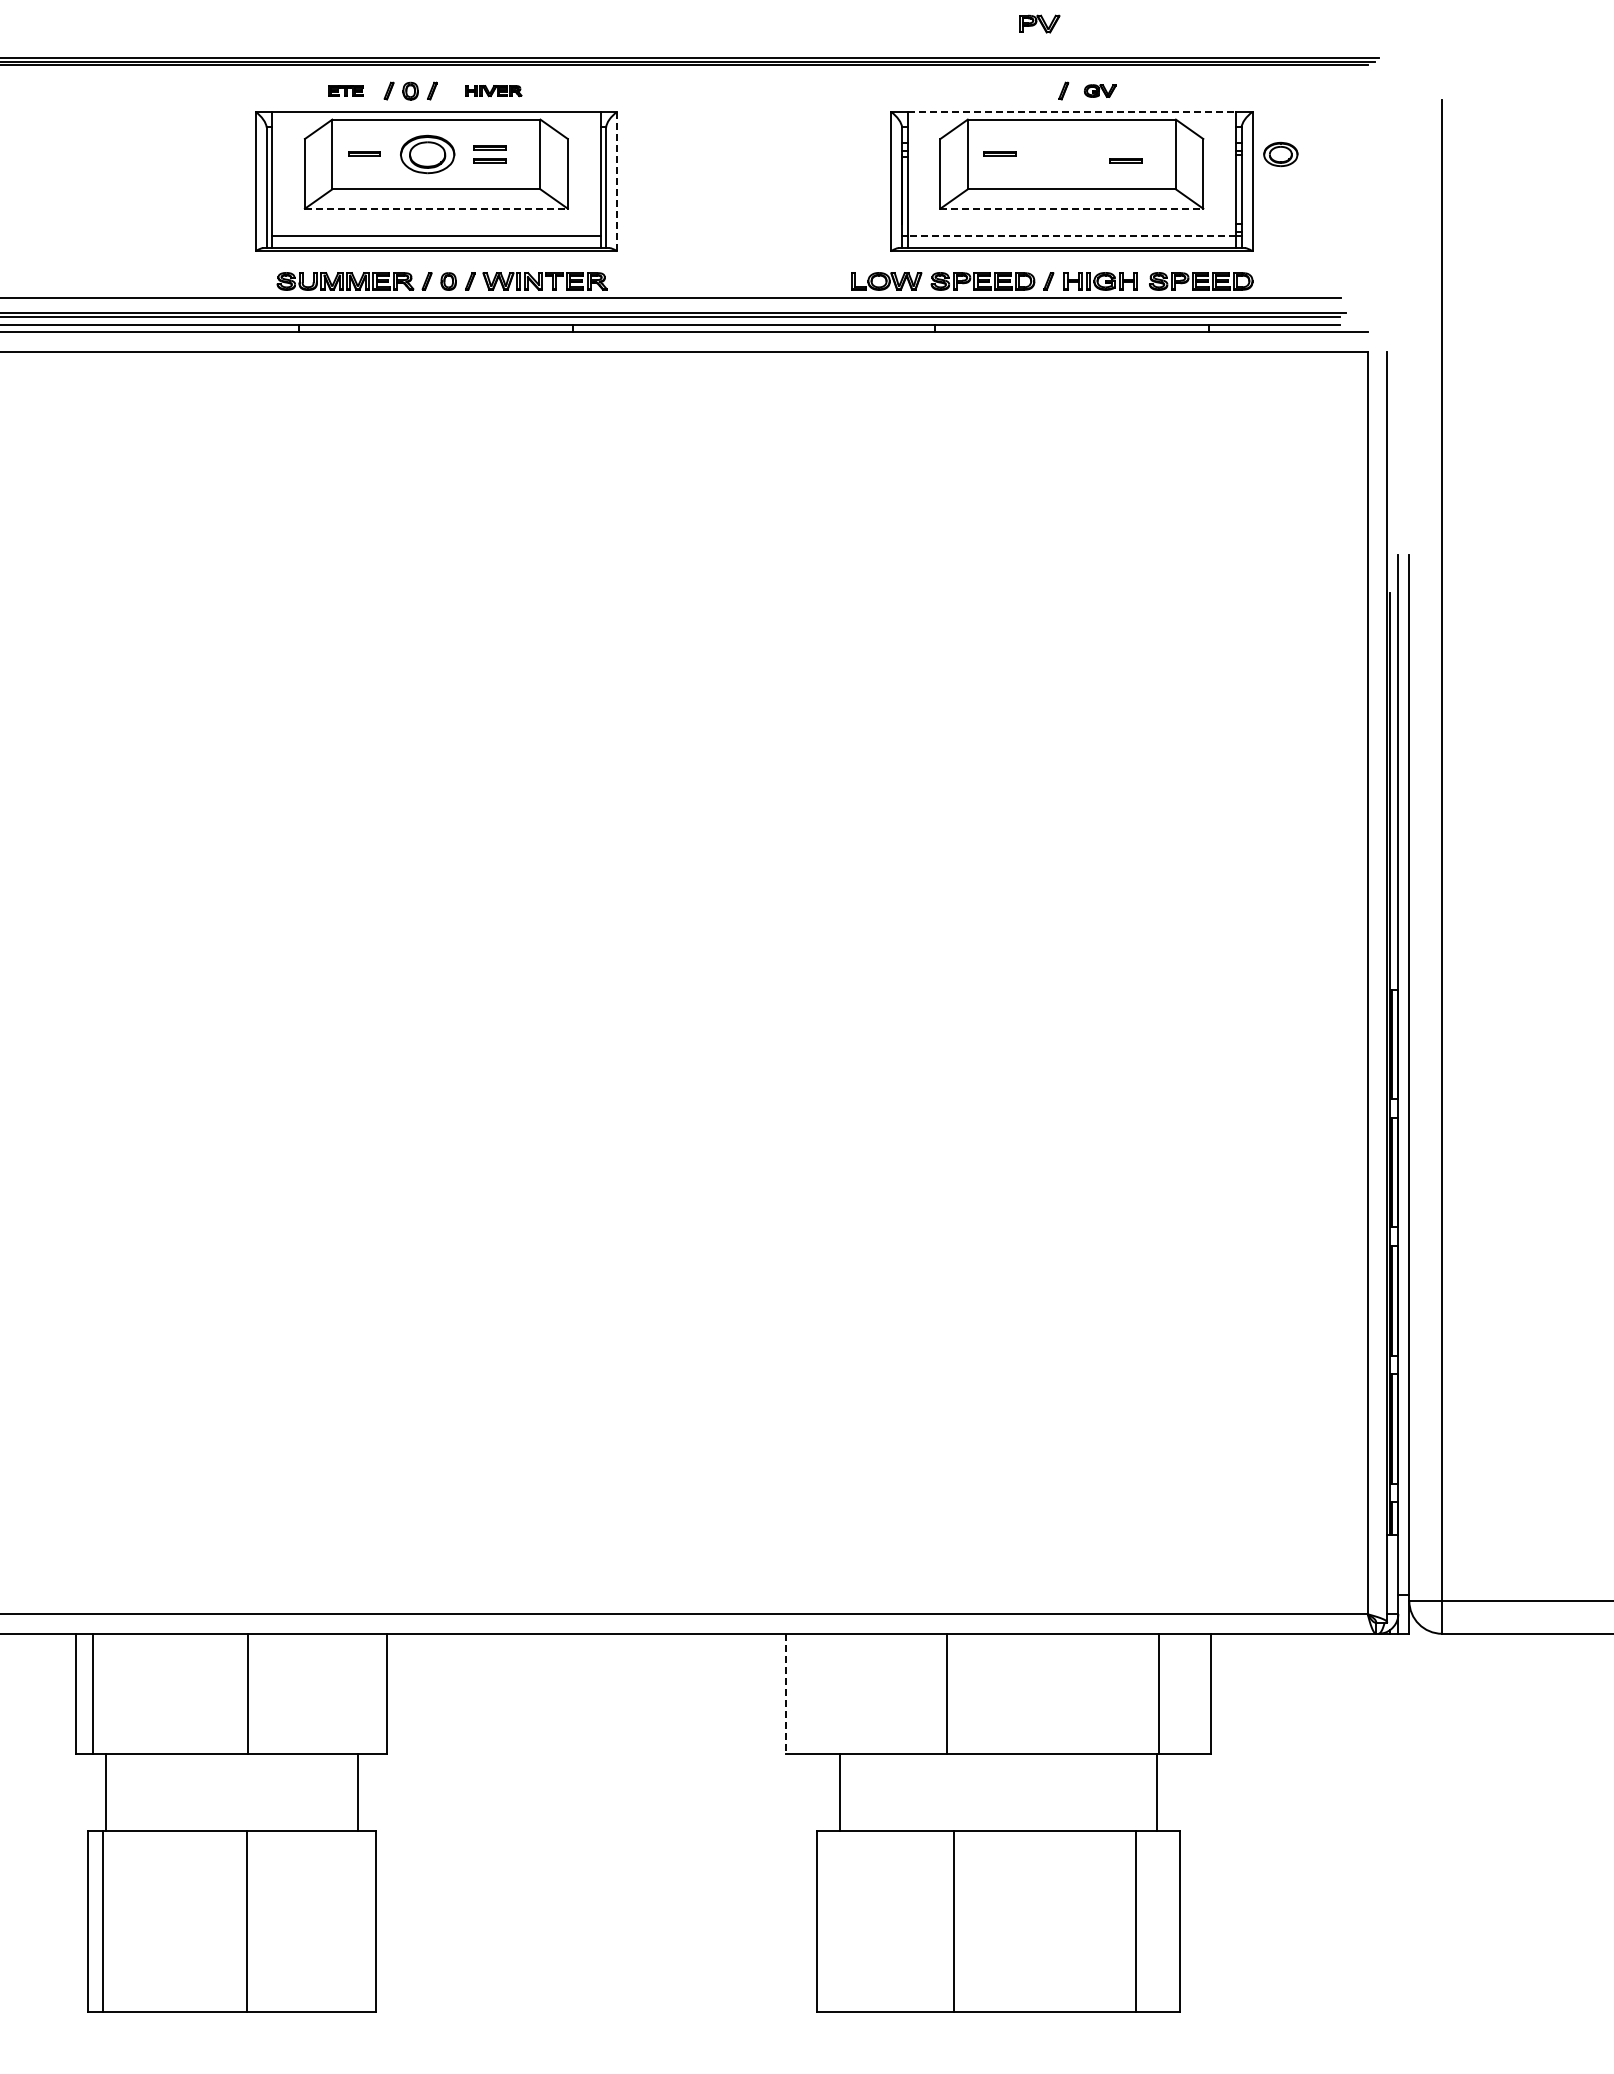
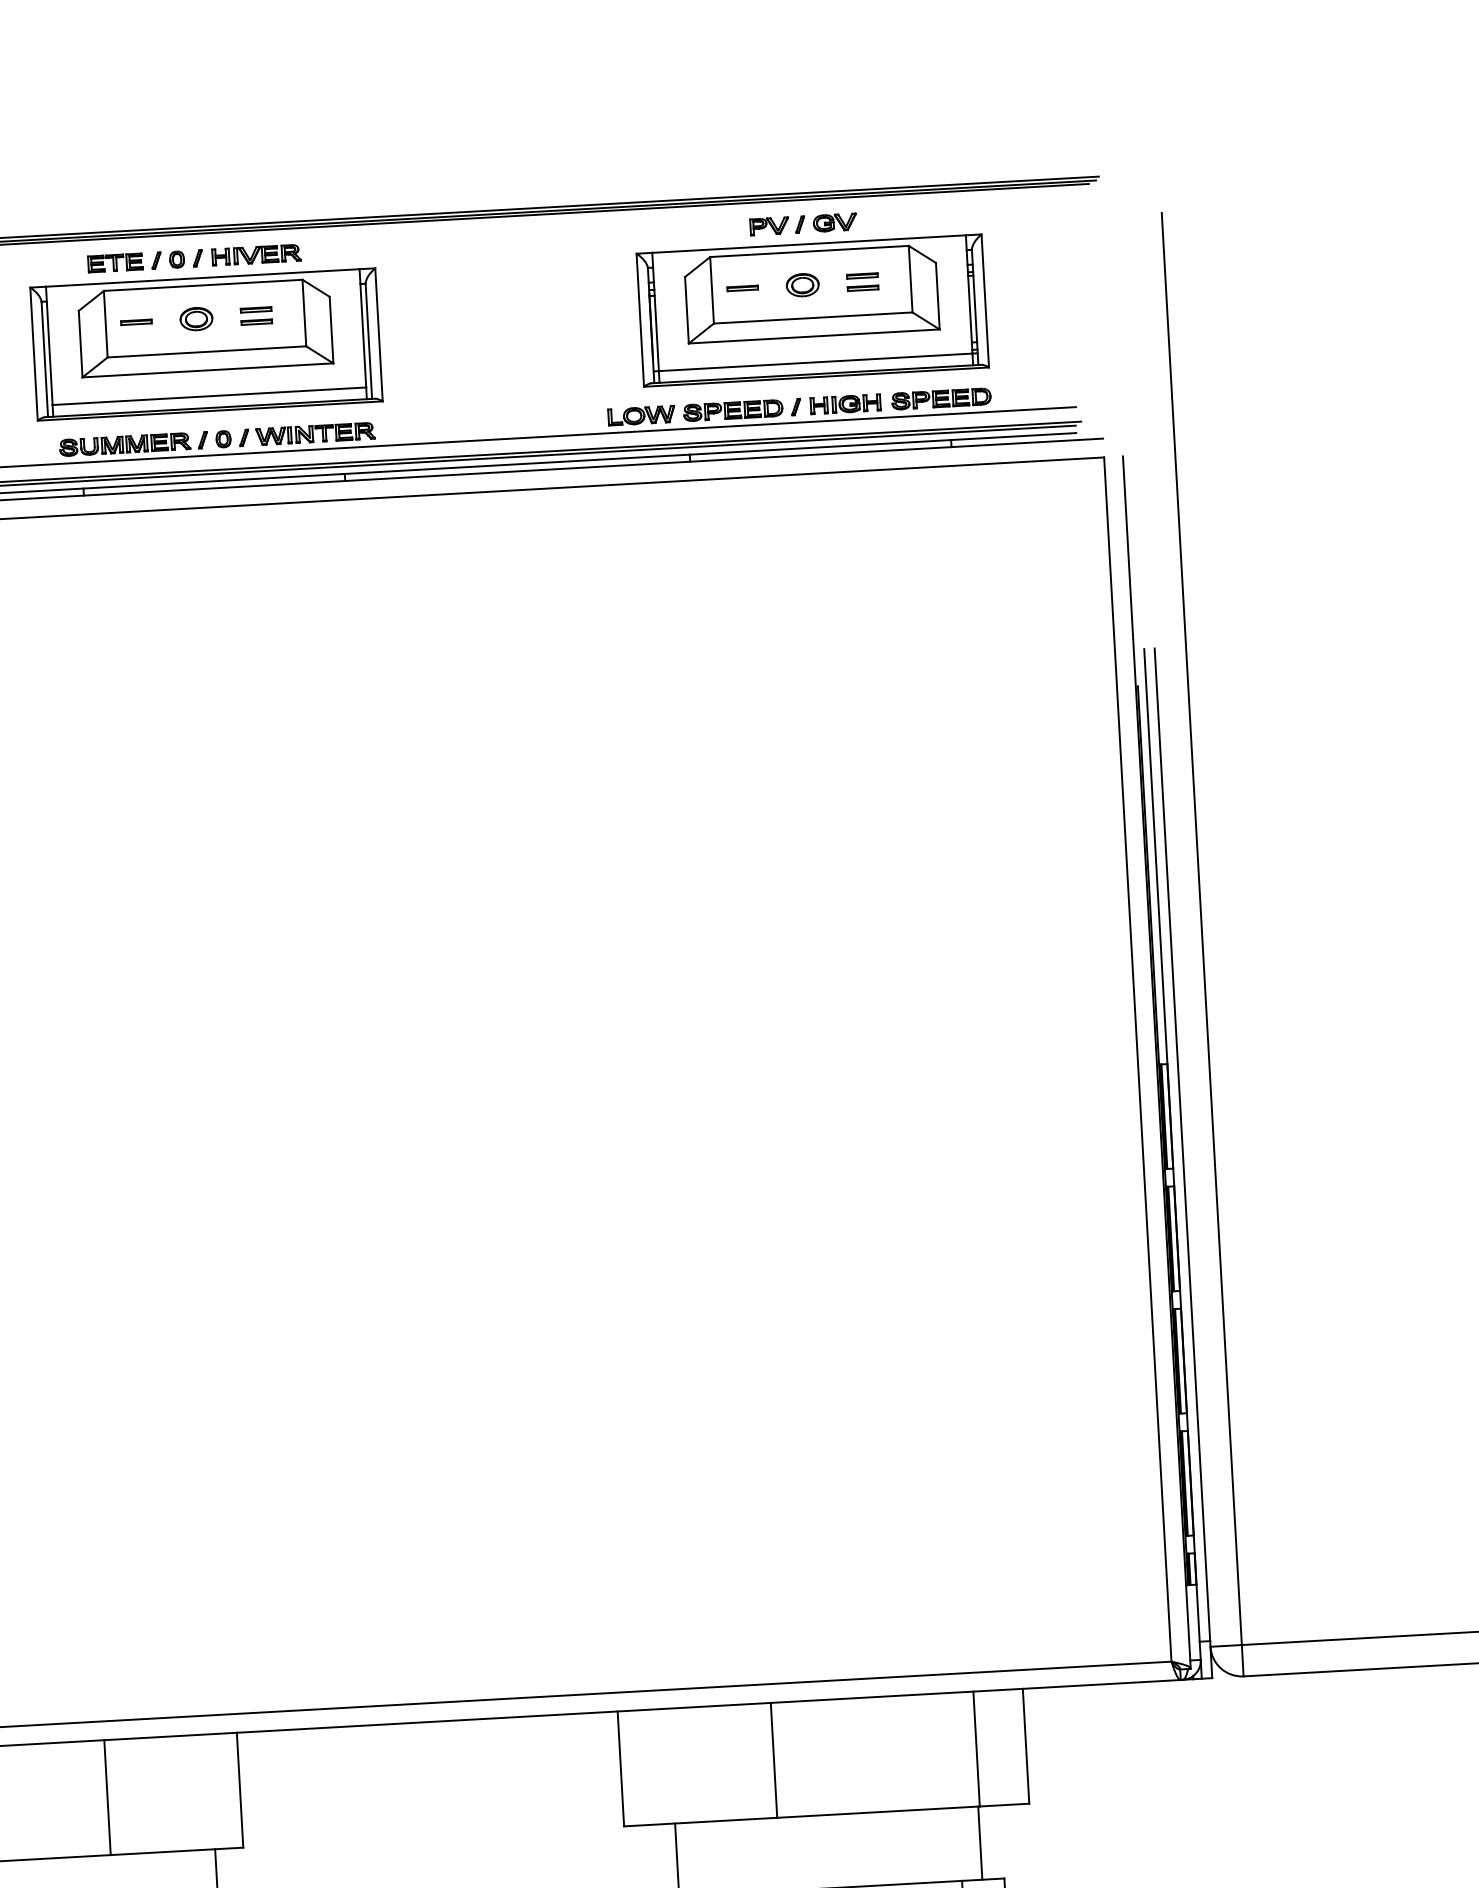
part: (1039, 23) -> (769, 225), moved
part: (345, 90) -> (114, 262), size x1.67
part: (493, 90) -> (256, 254), size x1.67
part: (1100, 90) -> (835, 222), size x1.43
line: (1072, 111) -> (809, 243), dashed -> solid
part: (1125, 147) -> (862, 275), added
part: (426, 154) -> (195, 319), size x0.62
part: (1280, 154) -> (802, 285), moved
line: (617, 181) -> (379, 334), dashed -> solid
line: (436, 208) -> (208, 370), dashed -> solid
line: (1072, 208) -> (814, 336), dashed -> solid
line: (1071, 235) -> (815, 362), dashed -> solid
line: (786, 1694) -> (621, 1769), dashed -> solid

